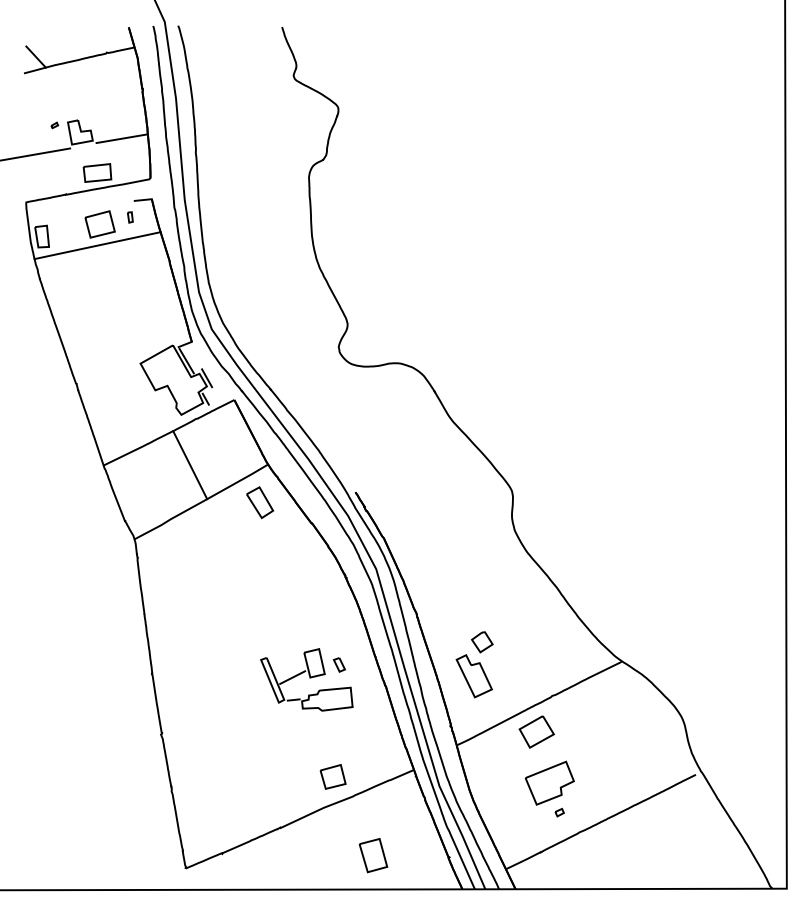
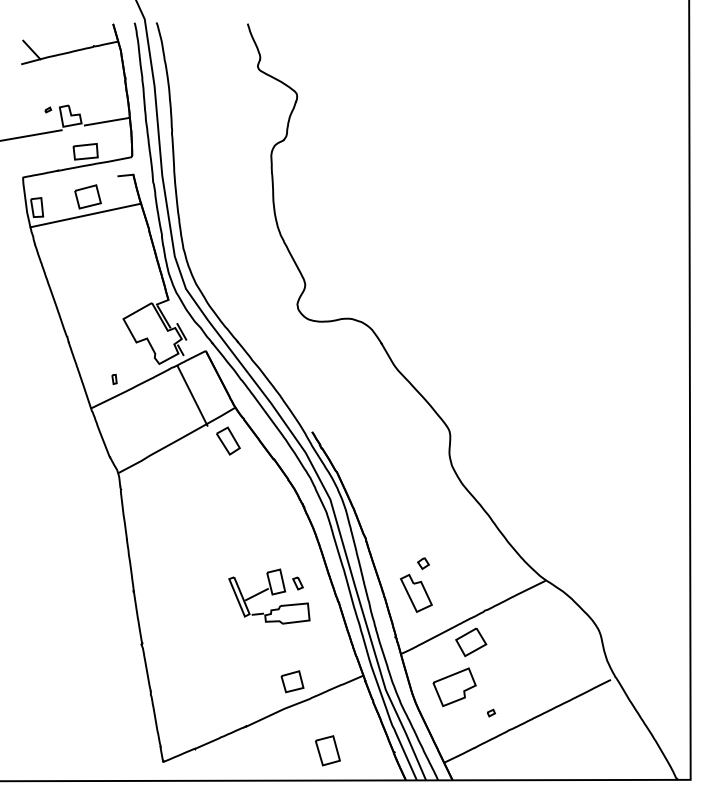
part: (130, 217) -> (114, 379), moved
line: (190, 465) -> (192, 396), moved
part: (482, 642) -> (423, 563), size x0.6
part: (549, 782) -> (454, 686), moved

